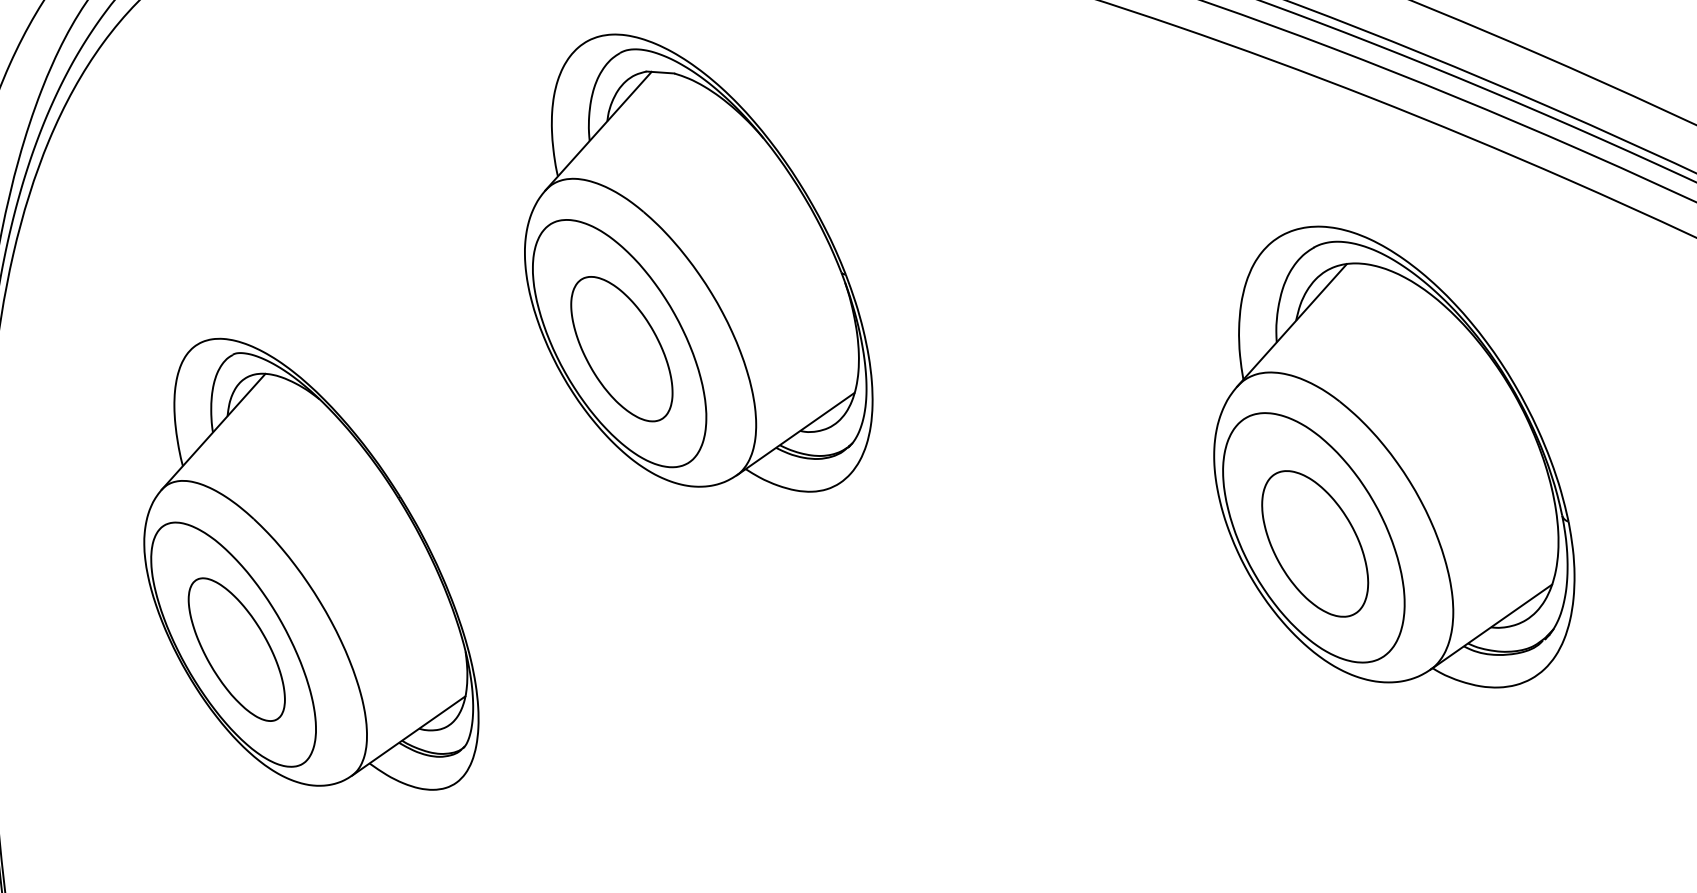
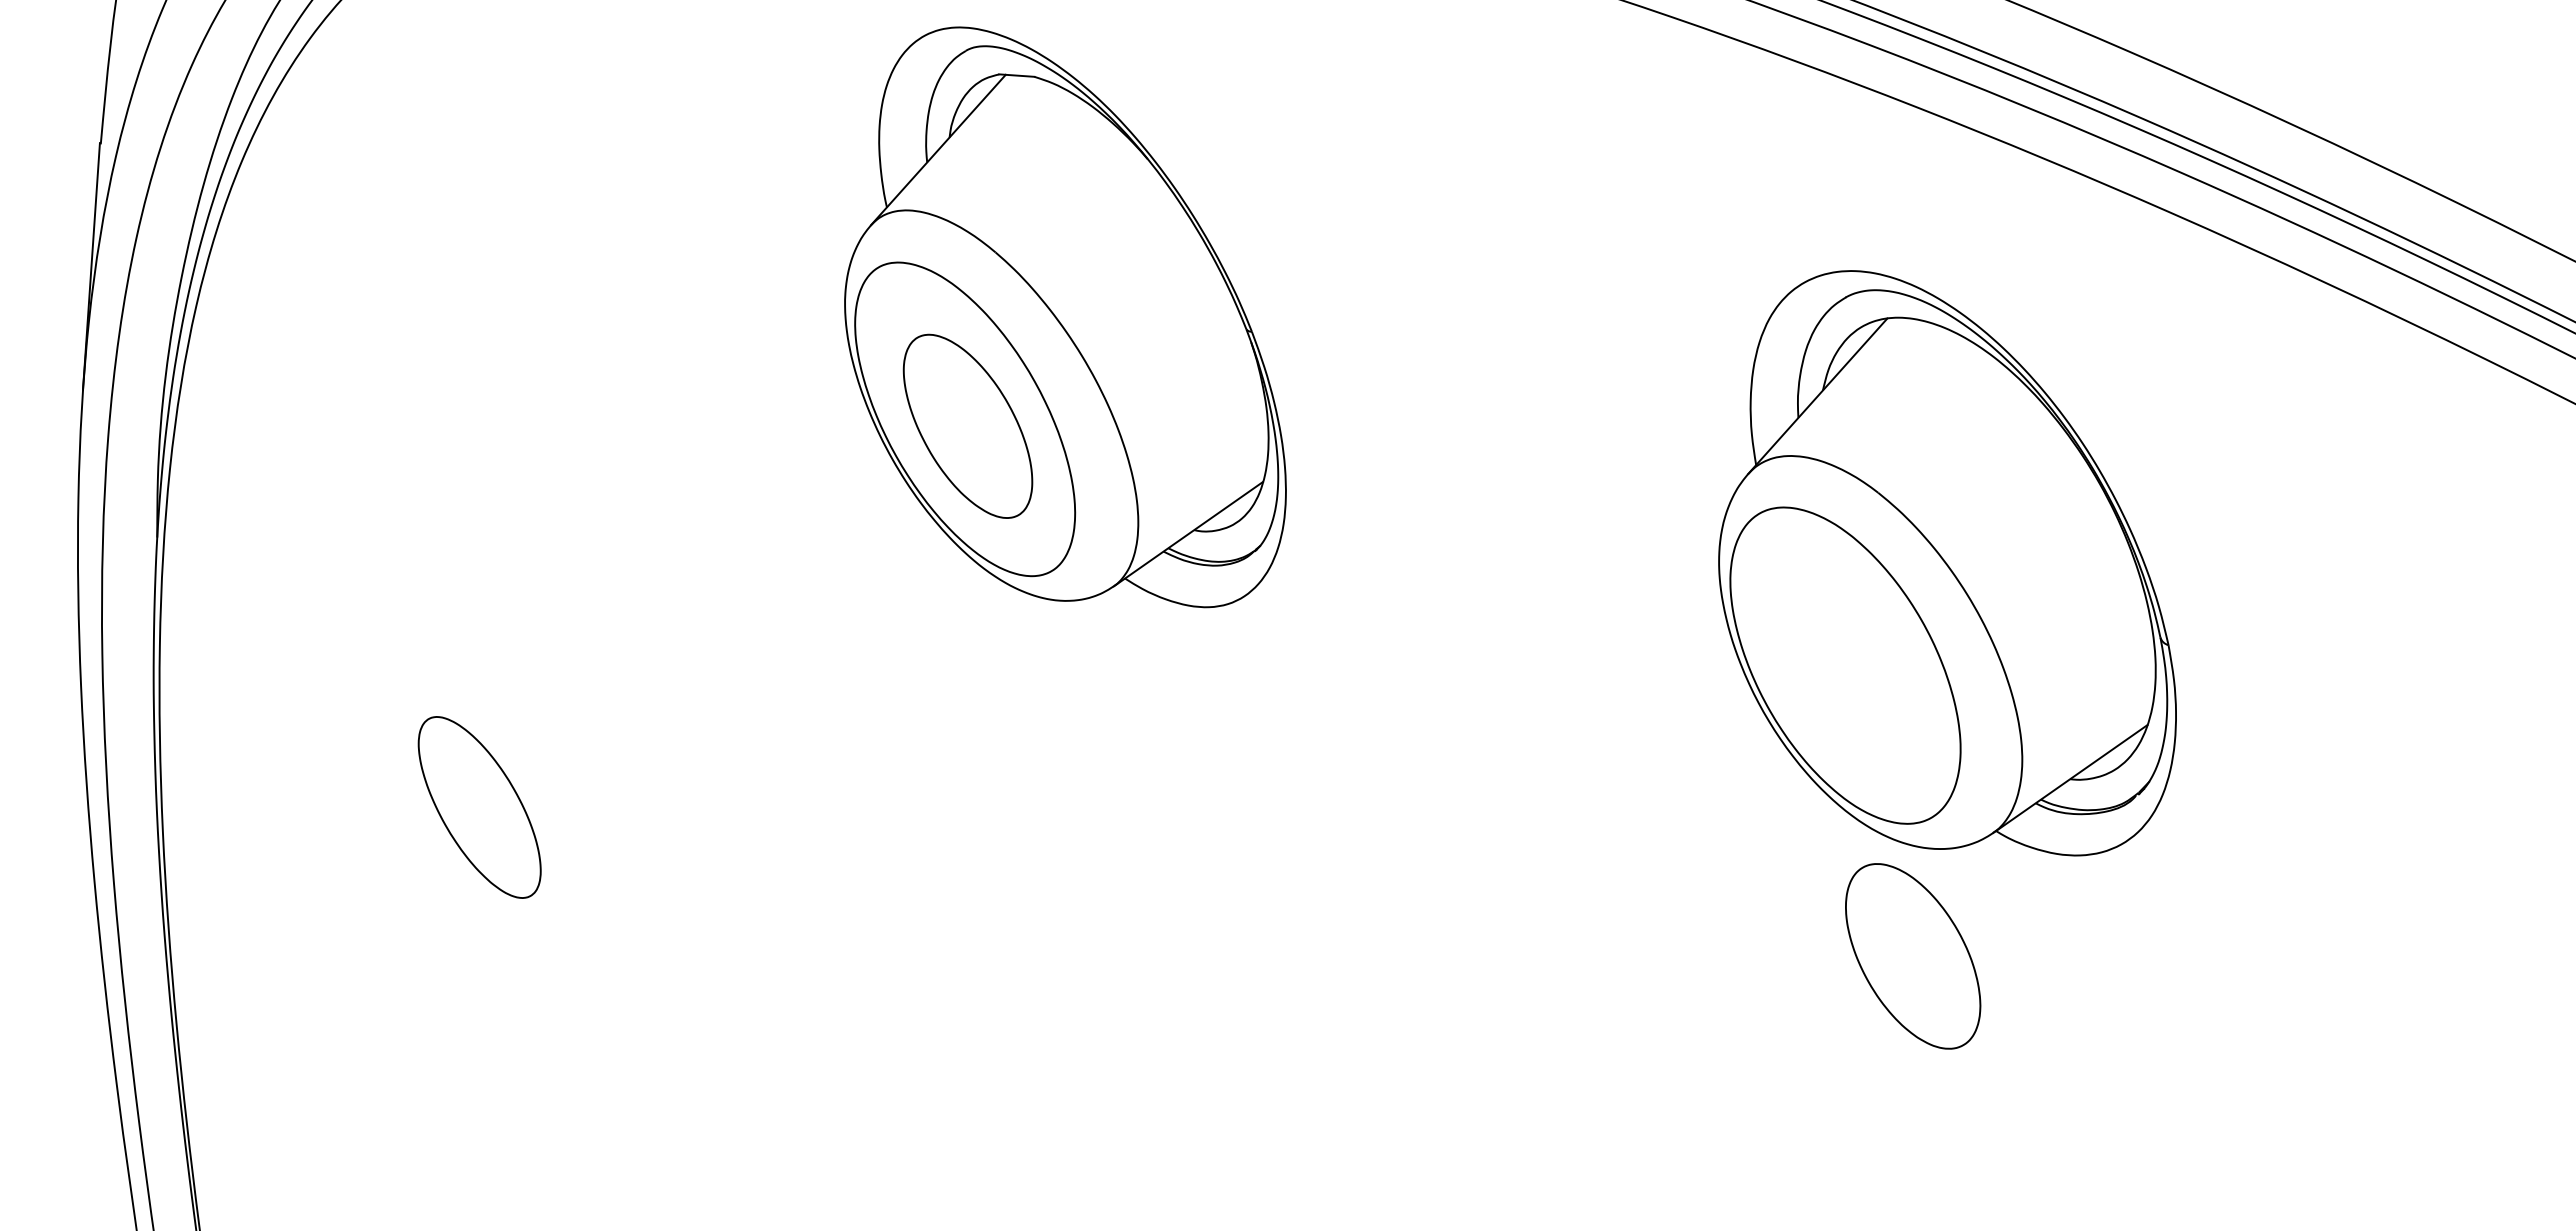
part: (1315, 544) -> (1913, 956), moved
part: (311, 564) -> (574, 699), removed

